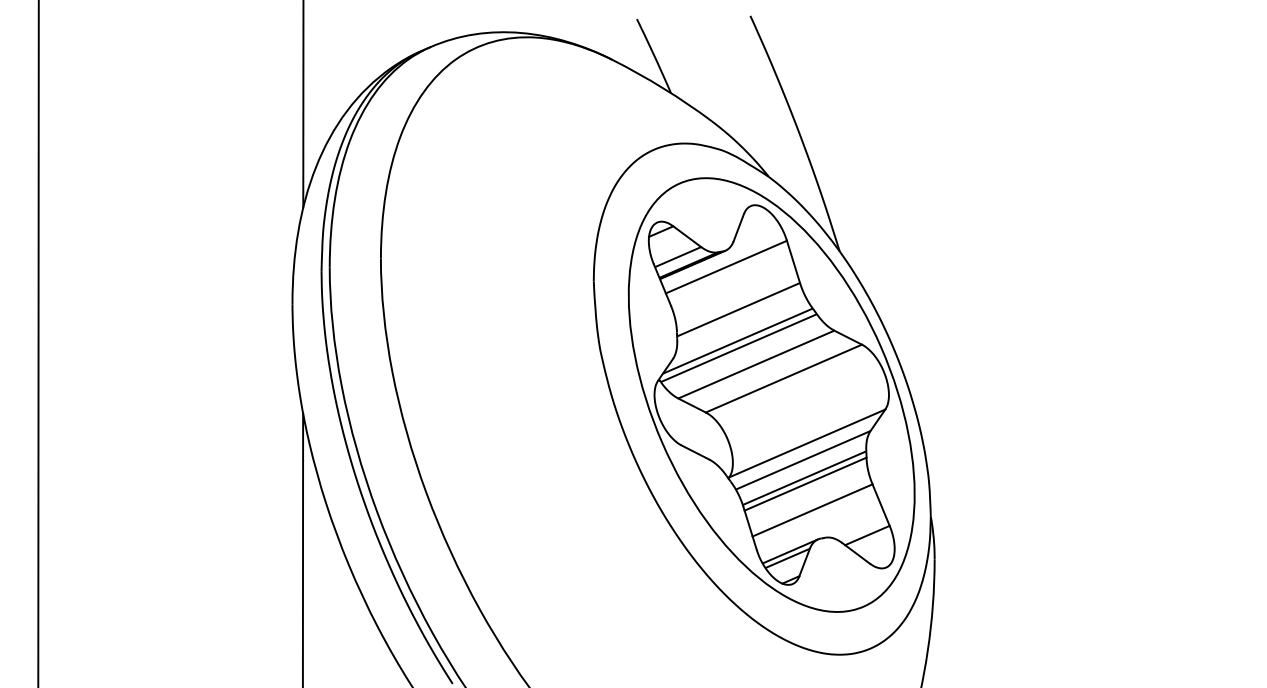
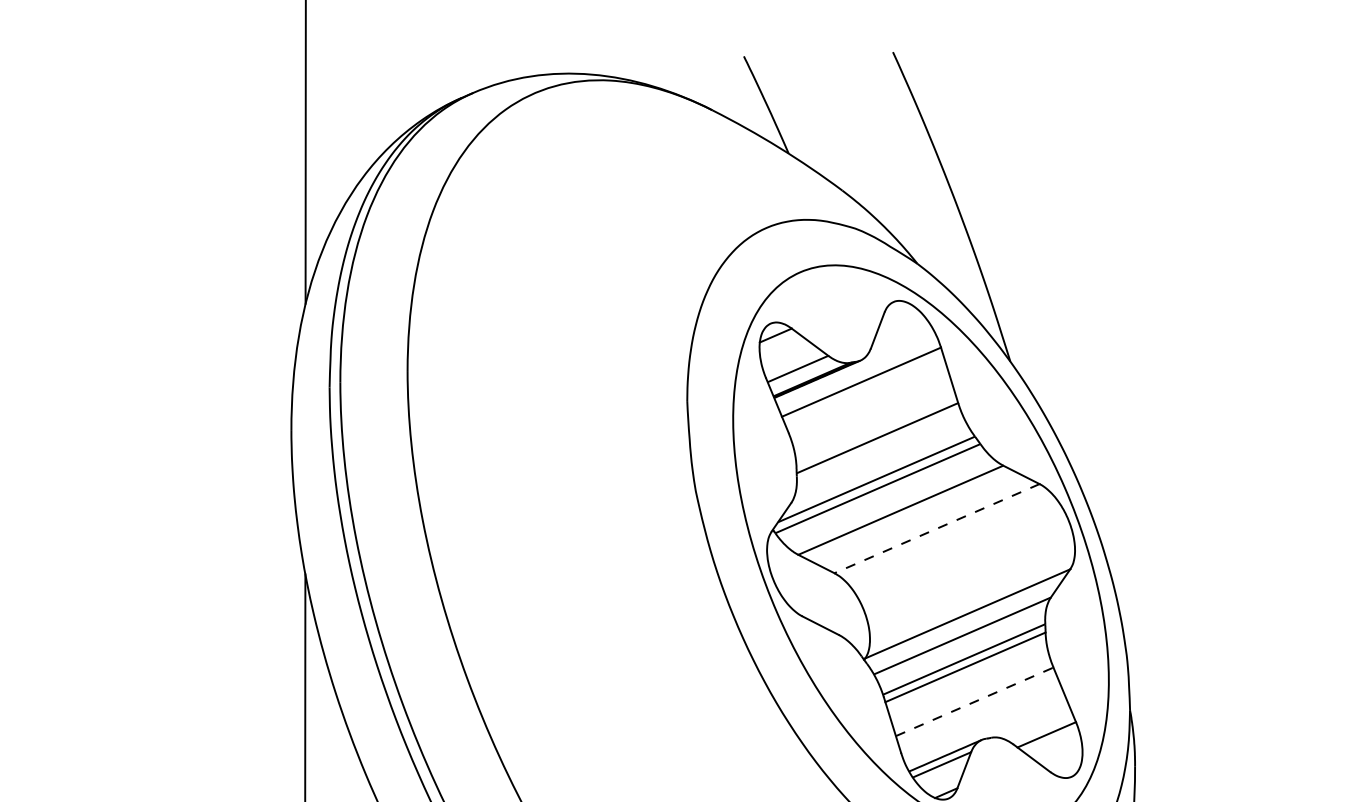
line: (783, 378) -> (936, 528), solid -> dashed
line: (813, 510) -> (975, 701), solid -> dashed

